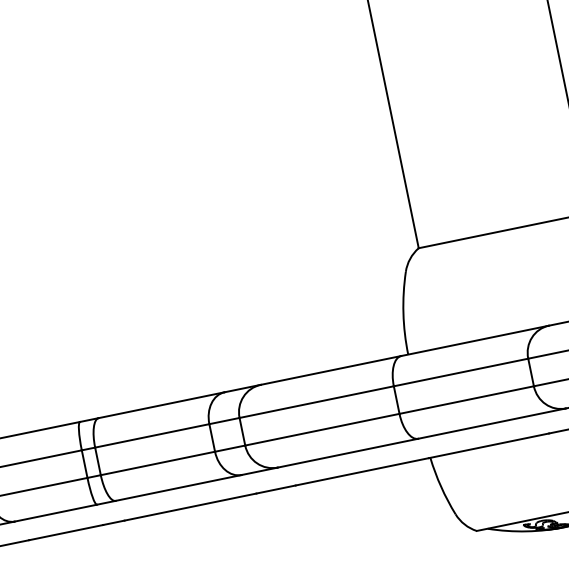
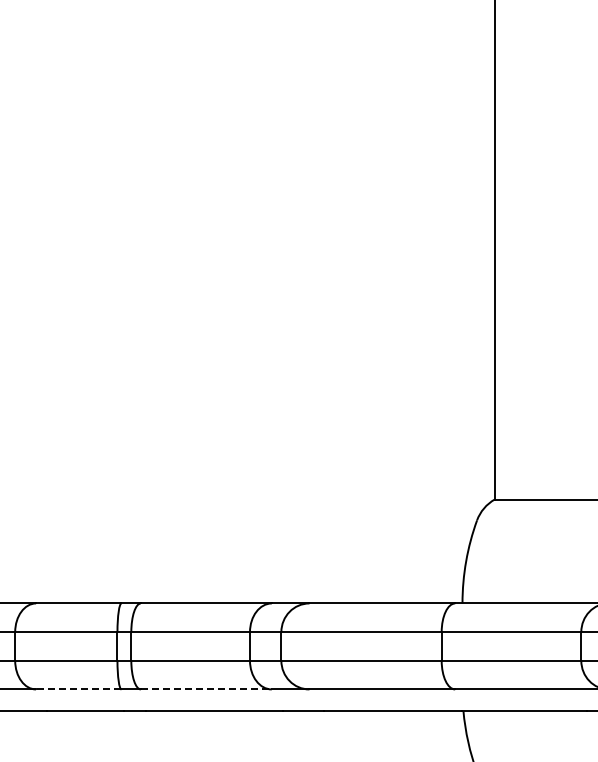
line: (178, 487) -> (206, 689), solid -> dashed
line: (55, 513) -> (78, 689), solid -> dashed

